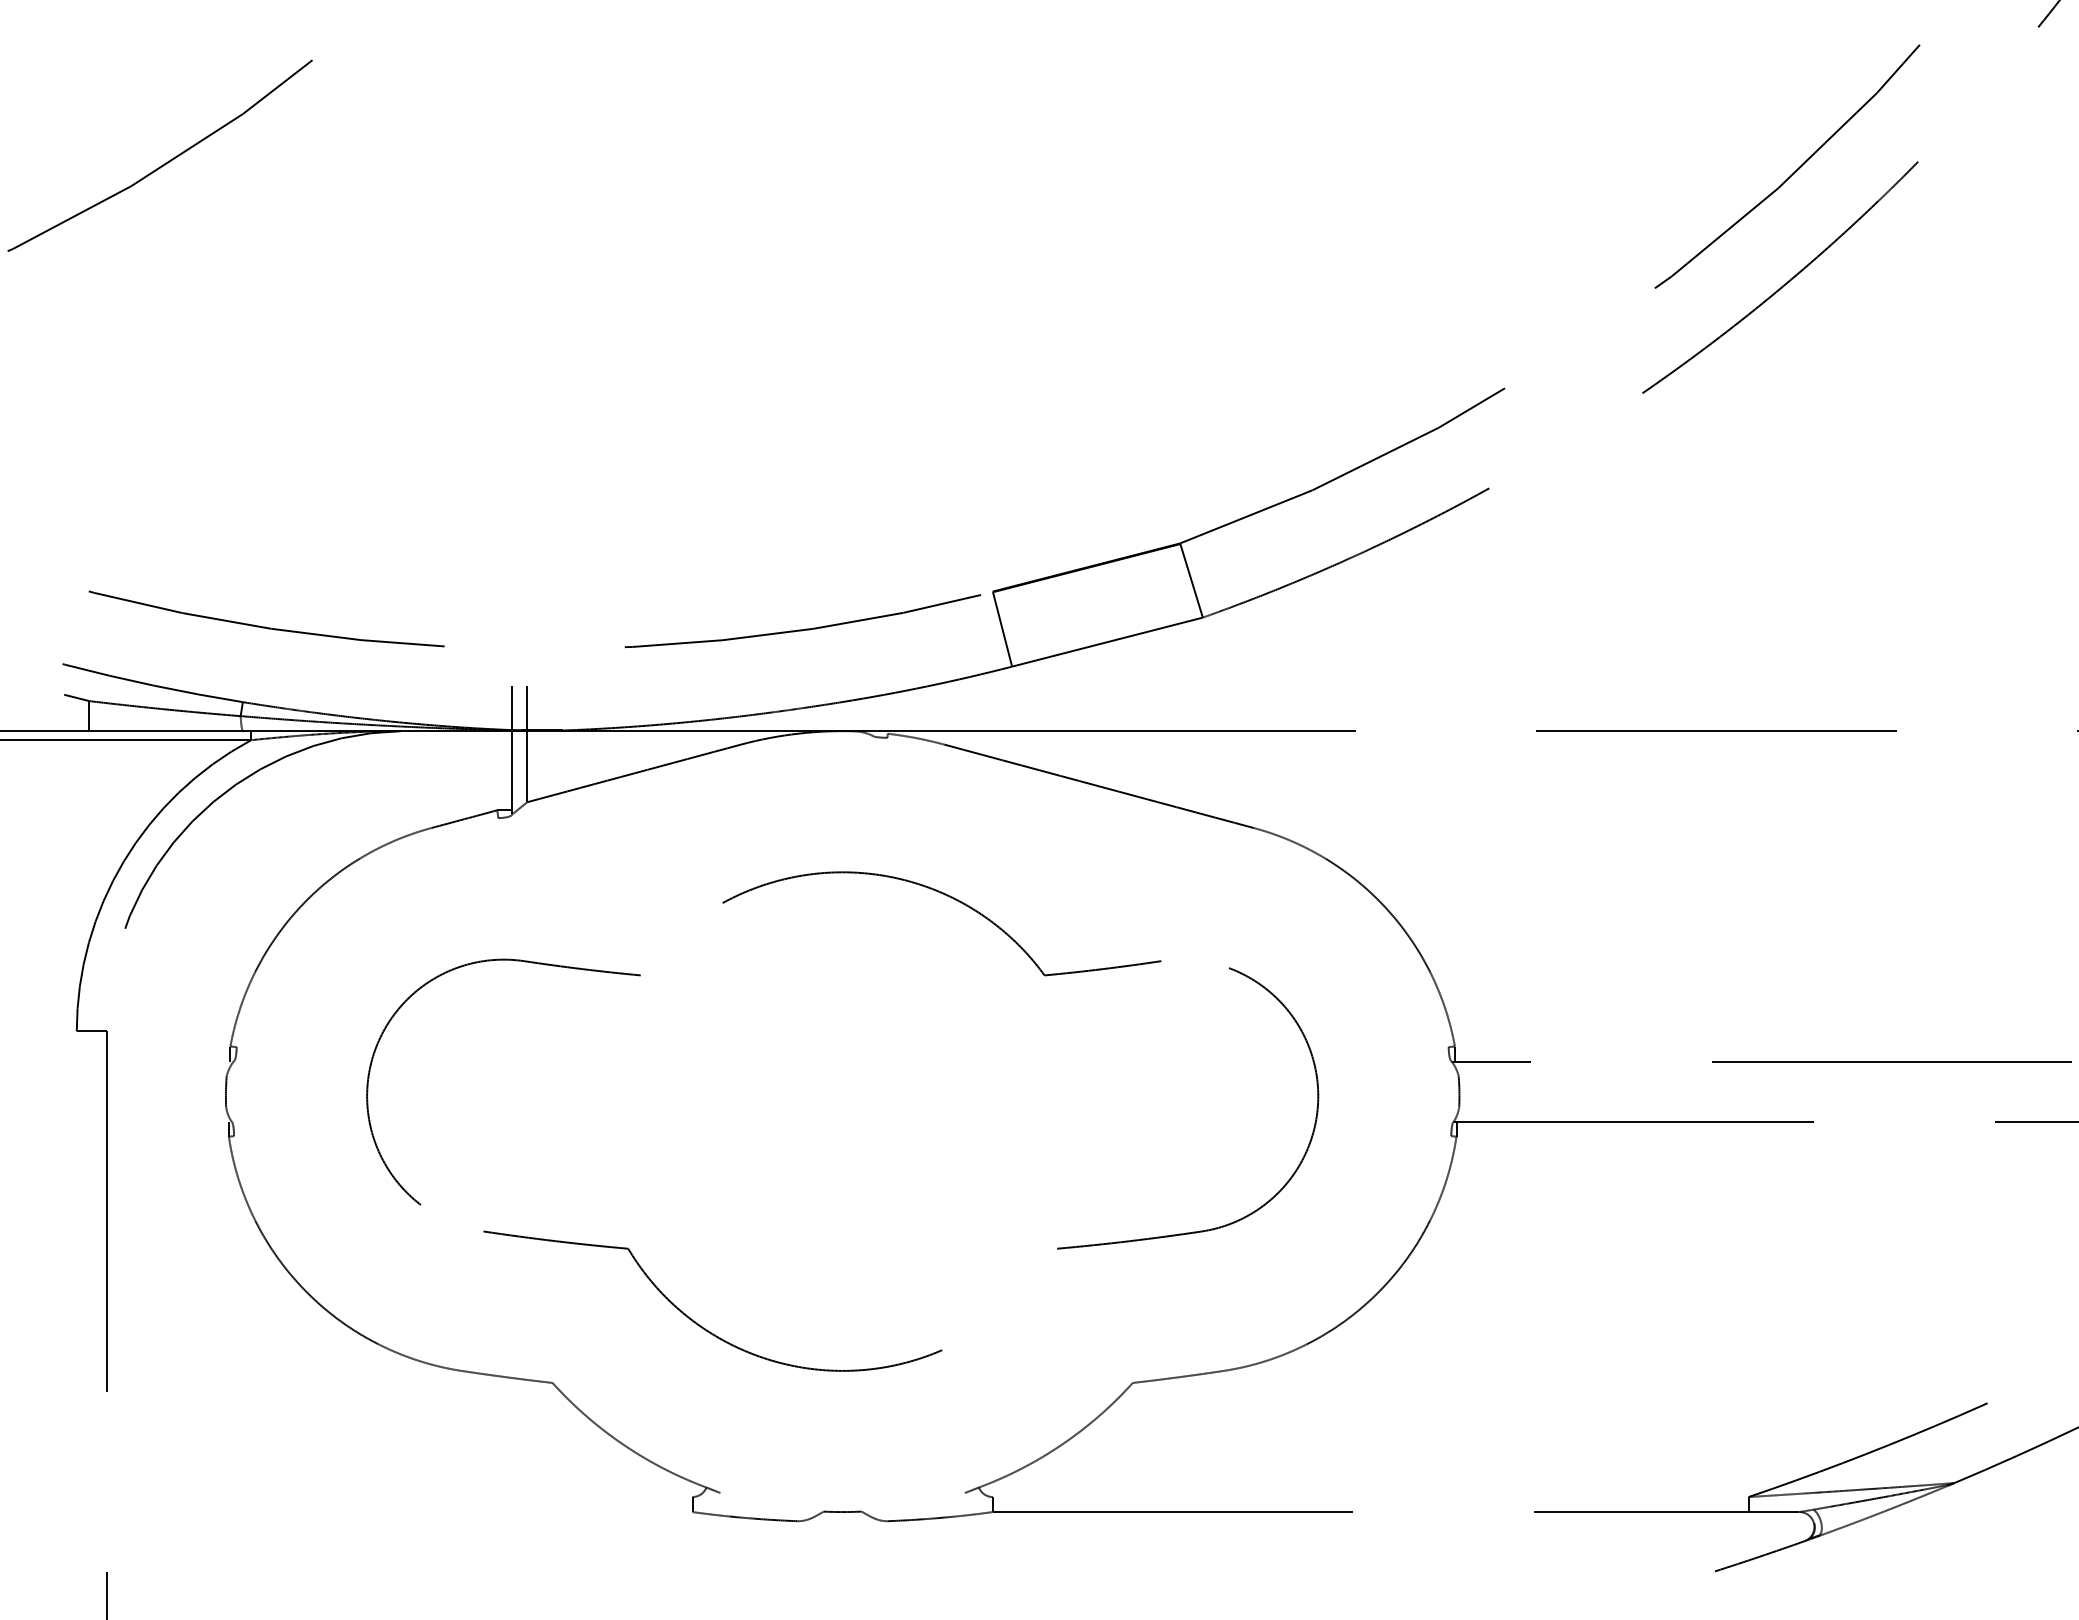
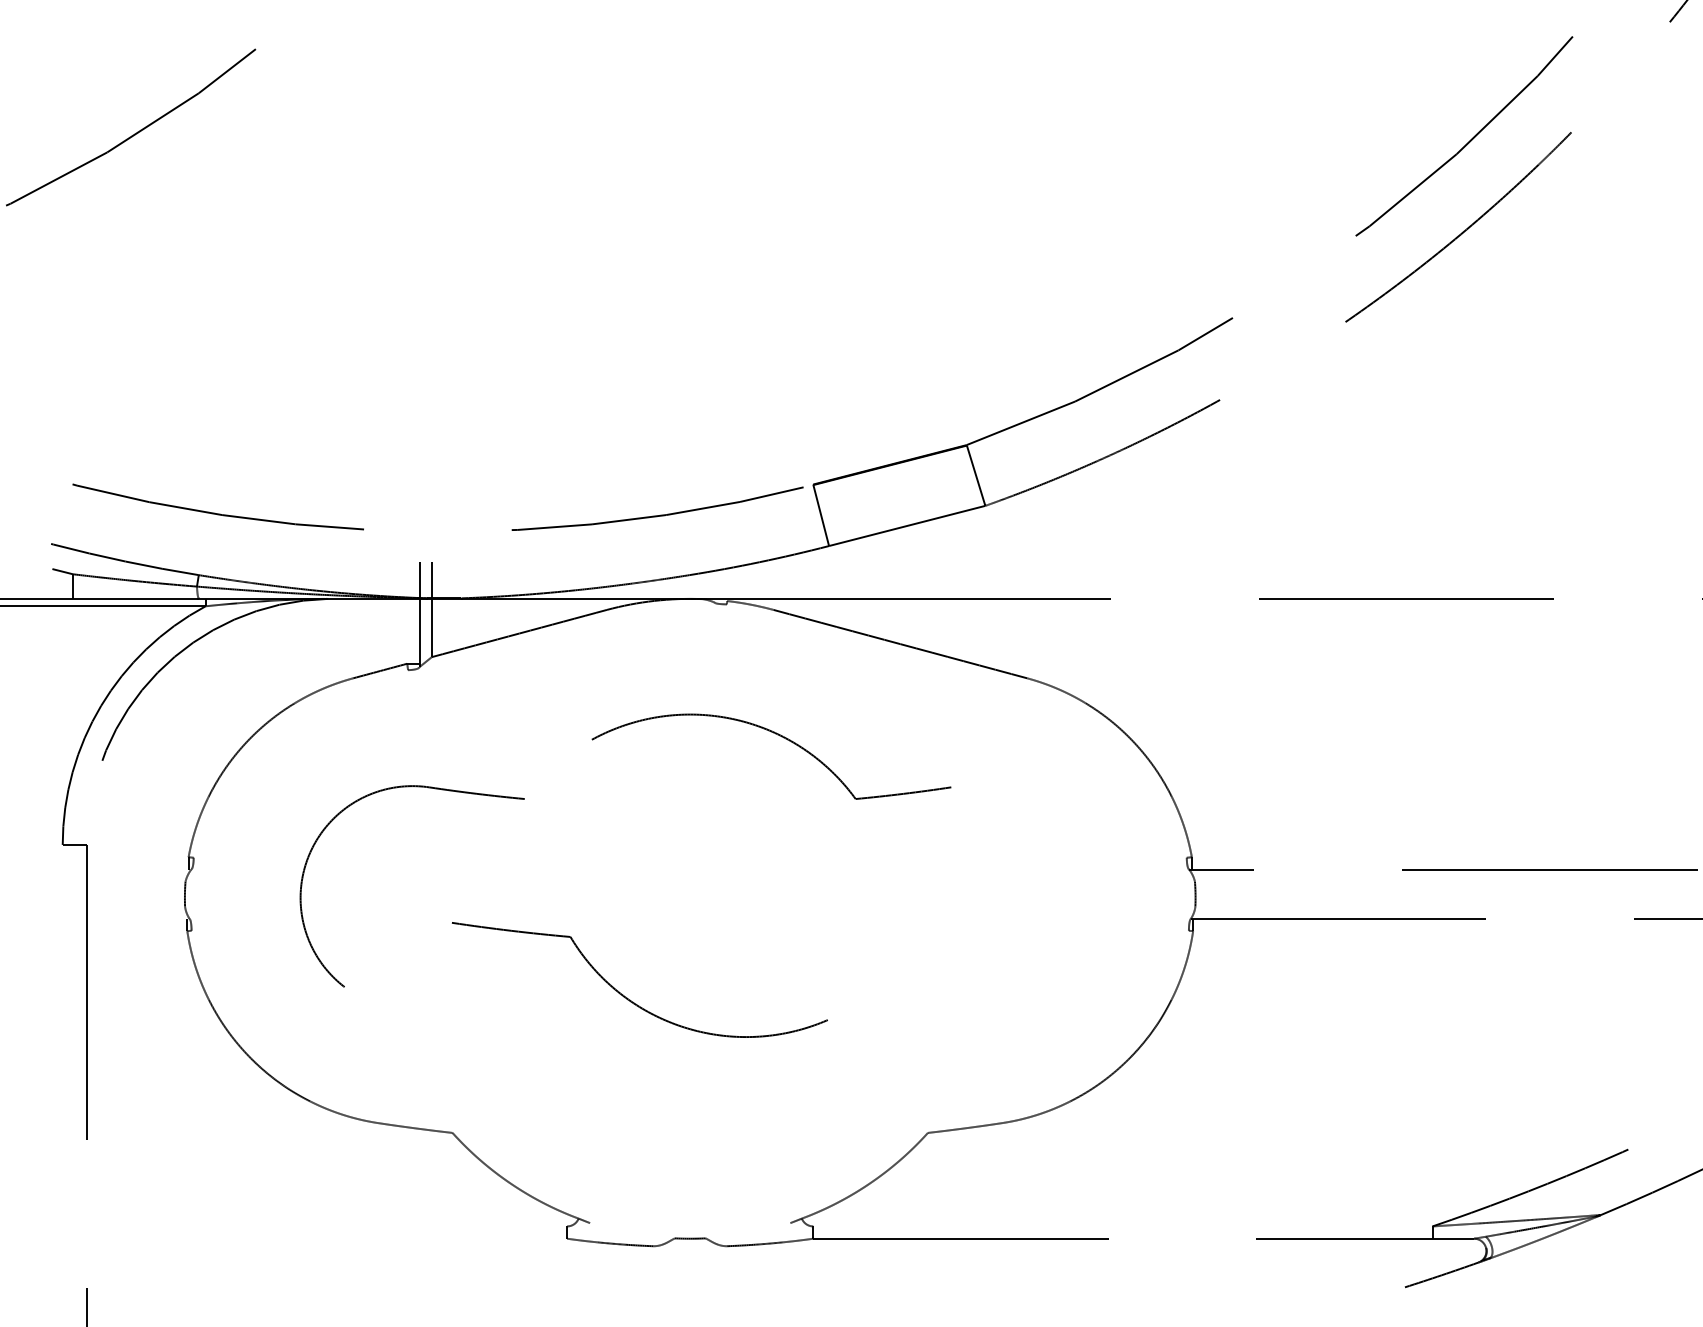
part: (1243, 1216) -> (1018, 996), removed
part: (697, 1322) -> (627, 997), moved

